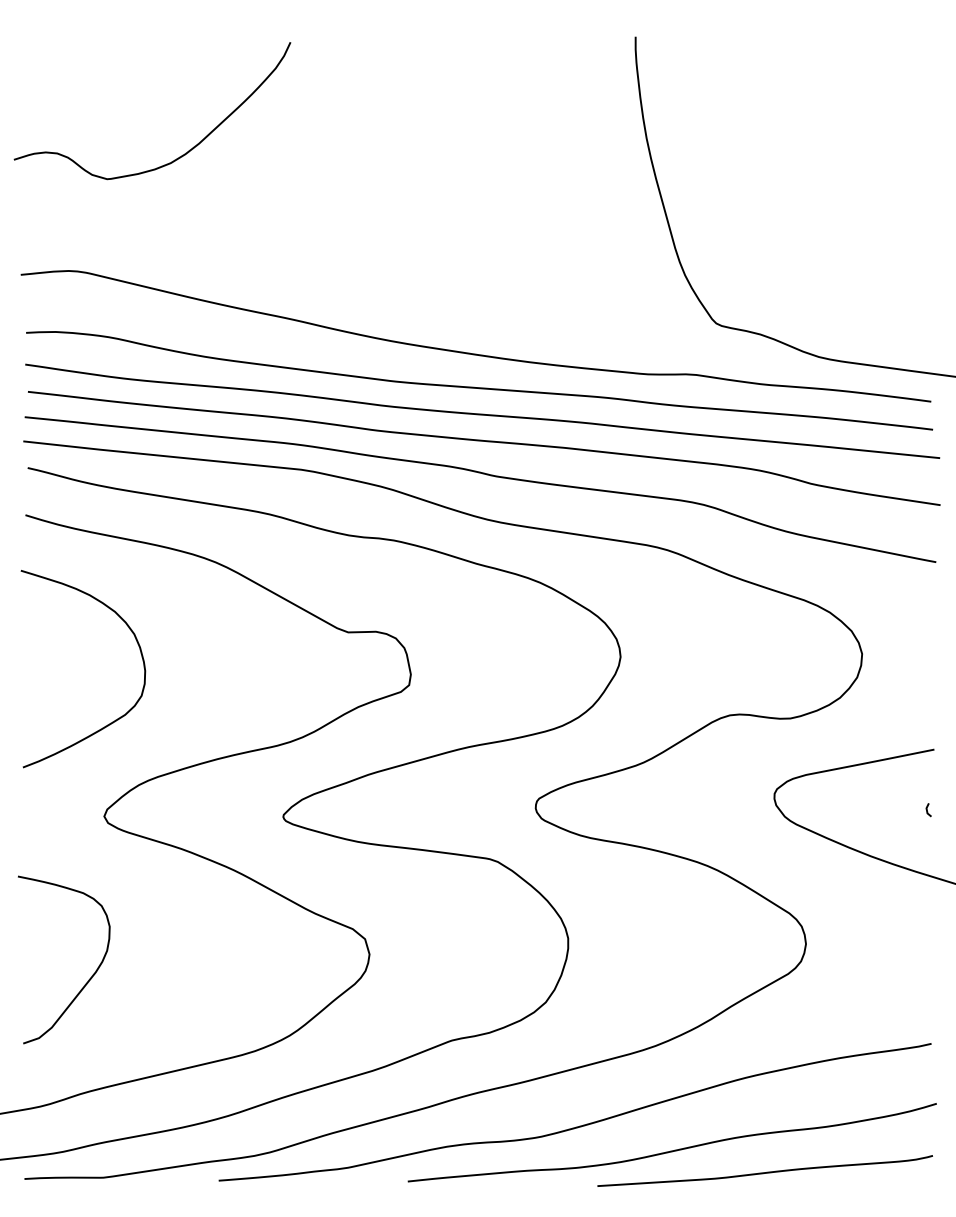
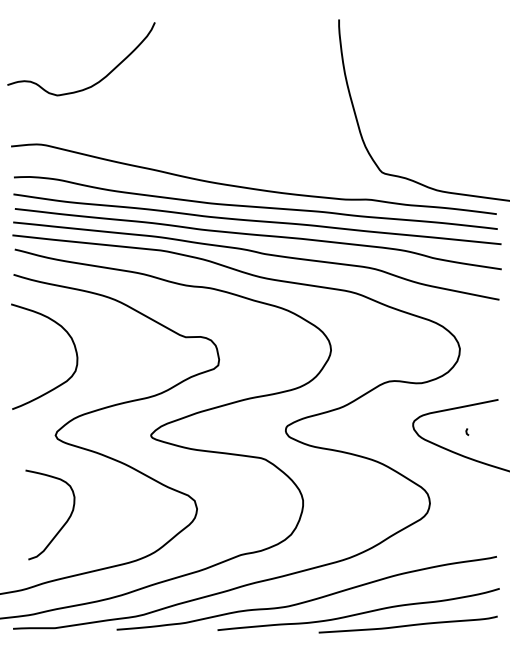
line: (928, 809) -> (467, 431), moved
curve: (87, 979) -> (62, 525), moved

